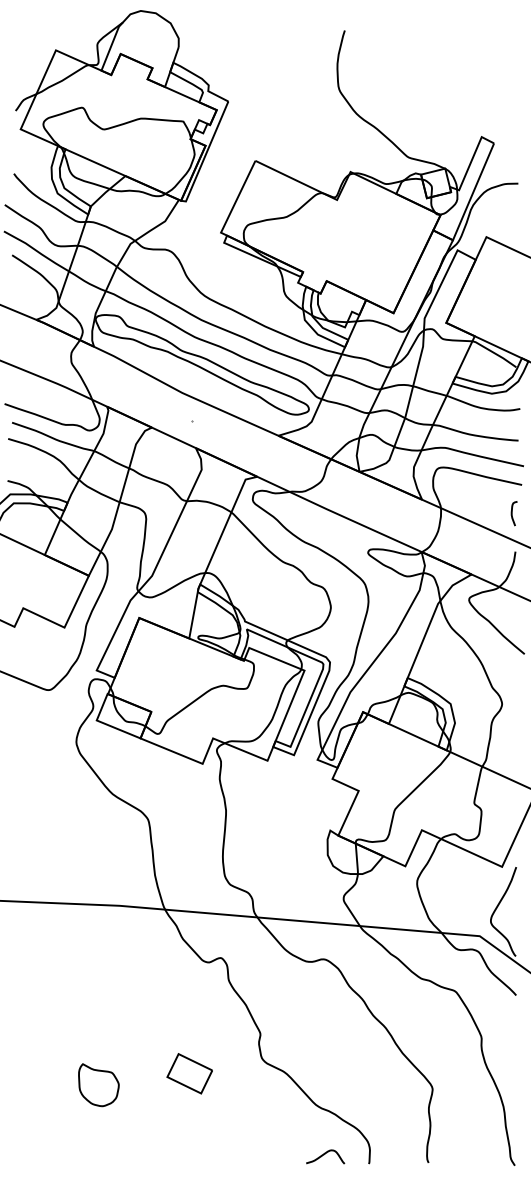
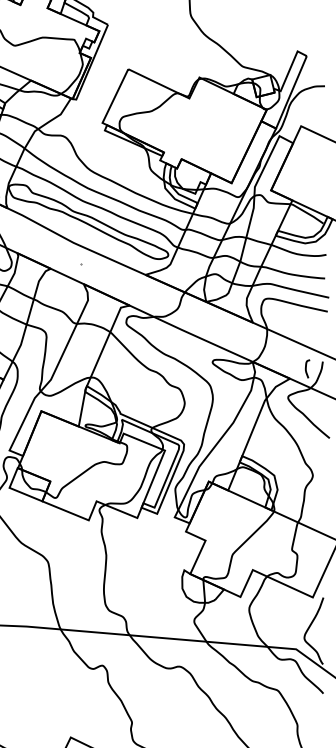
curve: (512, 513) -> (306, 368), moved

